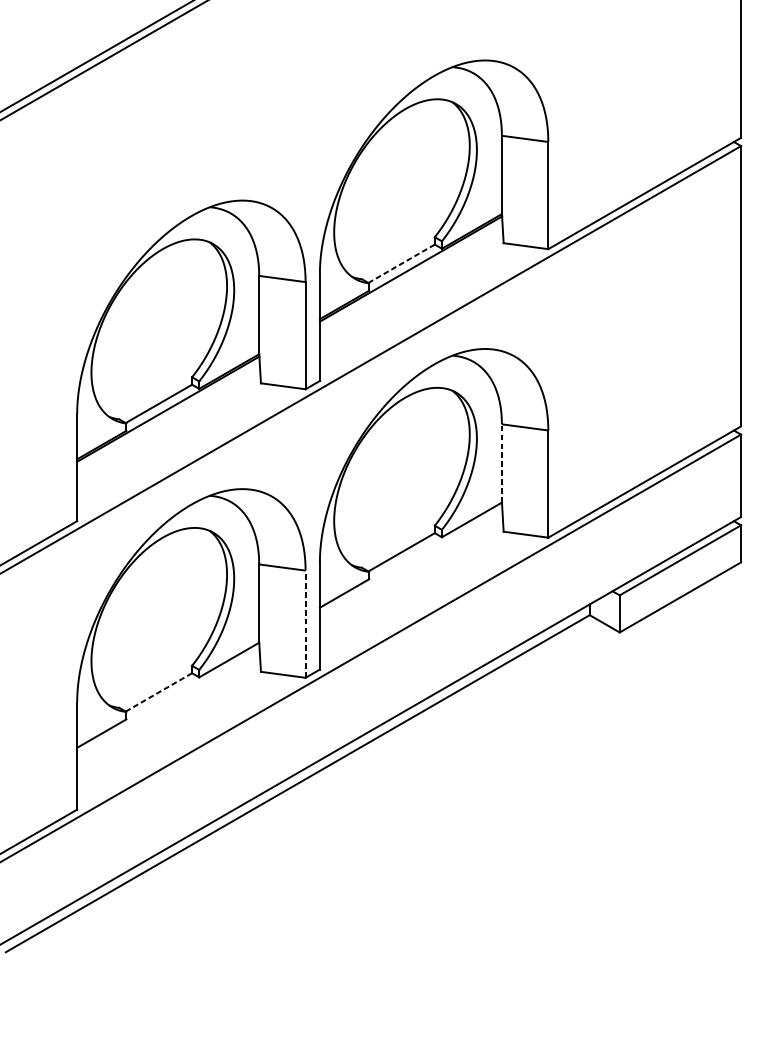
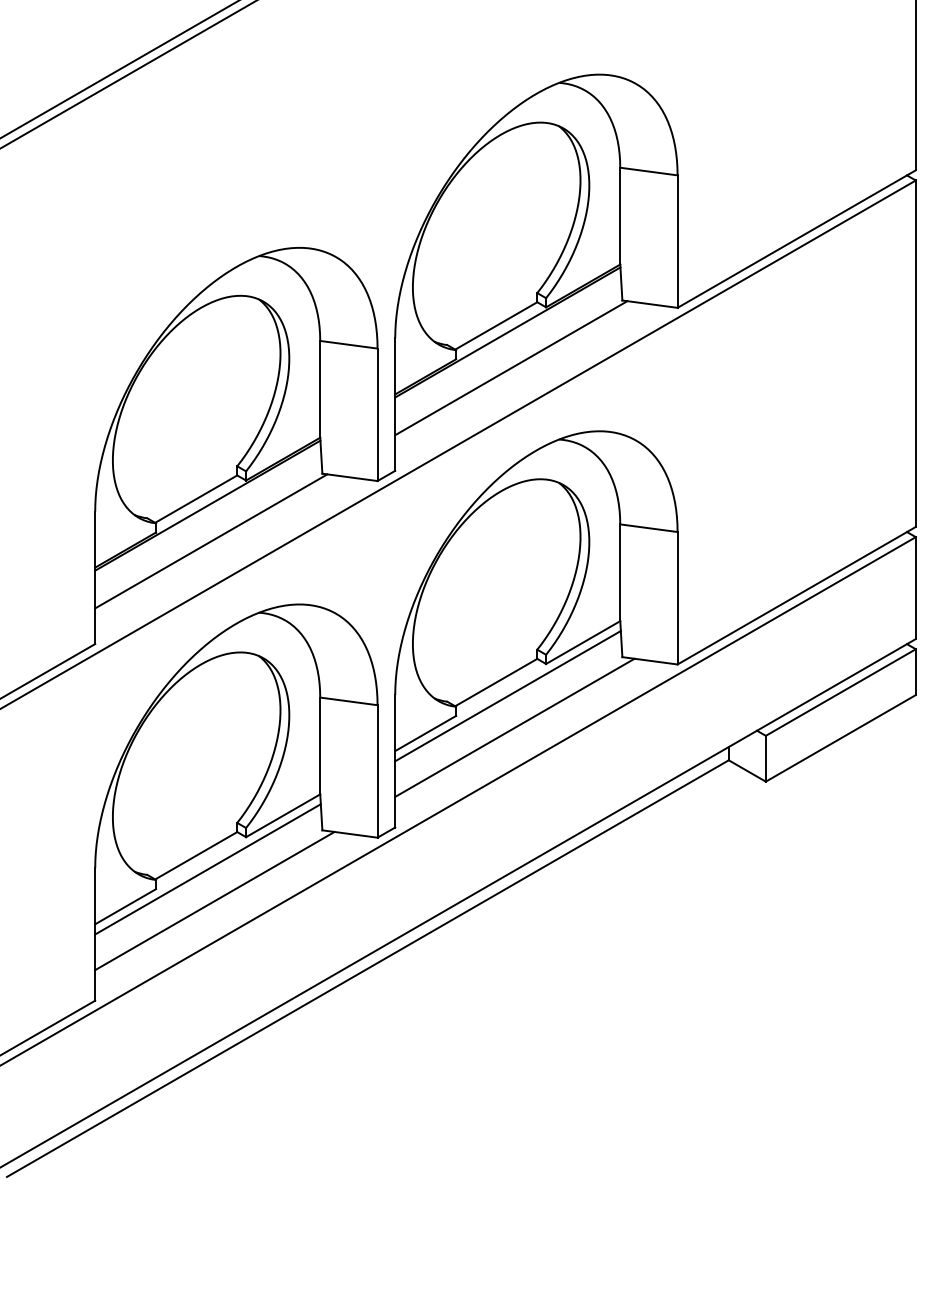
line: (401, 264) -> (495, 326), dashed -> solid
line: (413, 298) -> (511, 368), added
line: (171, 438) -> (211, 541), added
line: (502, 463) -> (620, 572), dashed -> solid
line: (410, 563) -> (507, 696), added
line: (416, 588) -> (514, 727), added
line: (305, 623) -> (377, 770), dashed -> solid
line: (158, 693) -> (195, 856), dashed -> solid
line: (168, 703) -> (207, 869), added
line: (173, 728) -> (214, 900), added

